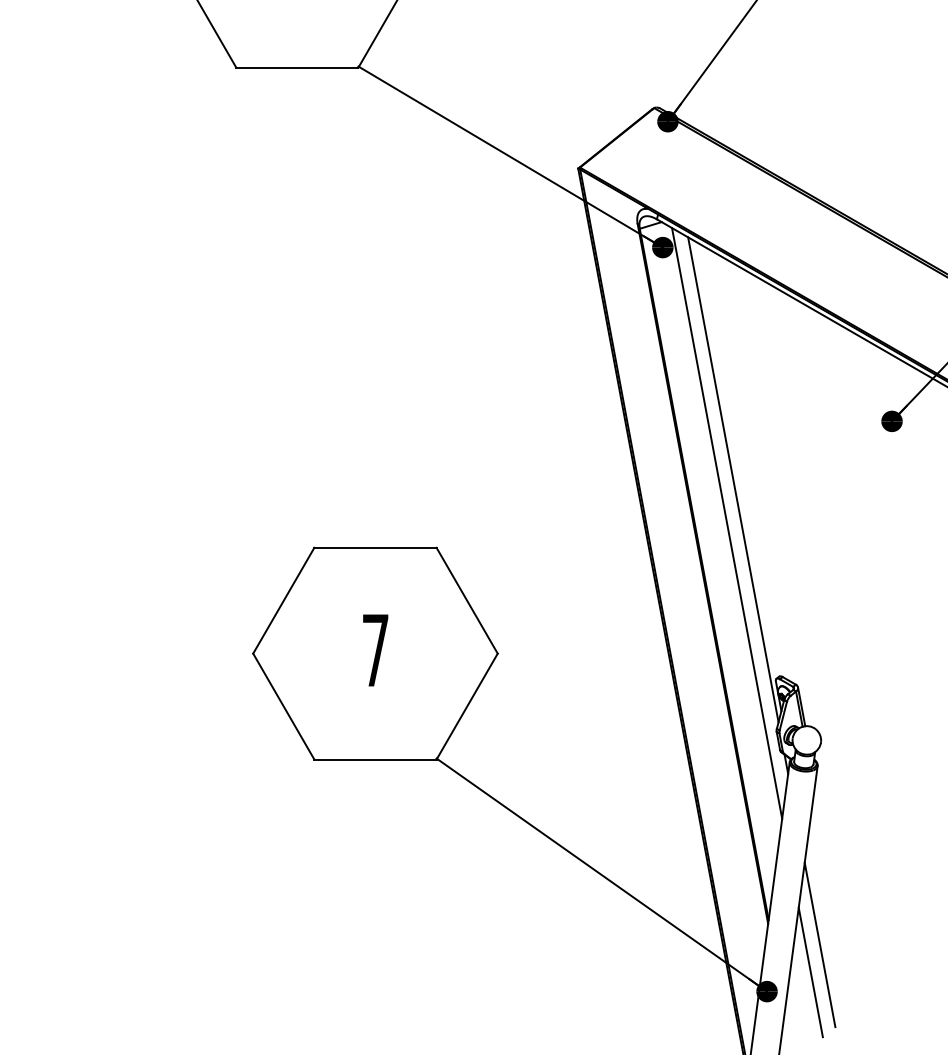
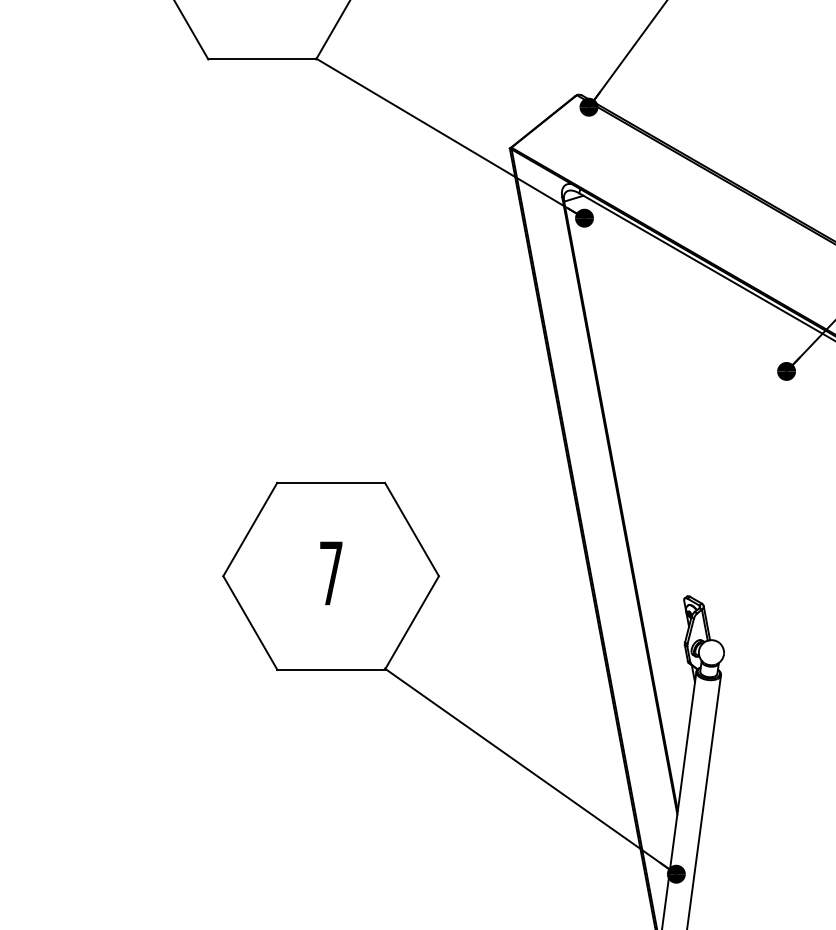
line: (733, 479) -> (646, 422), removed
line: (727, 523) -> (641, 461), removed
line: (819, 944) -> (722, 832), removed
line: (810, 972) -> (714, 857), removed

